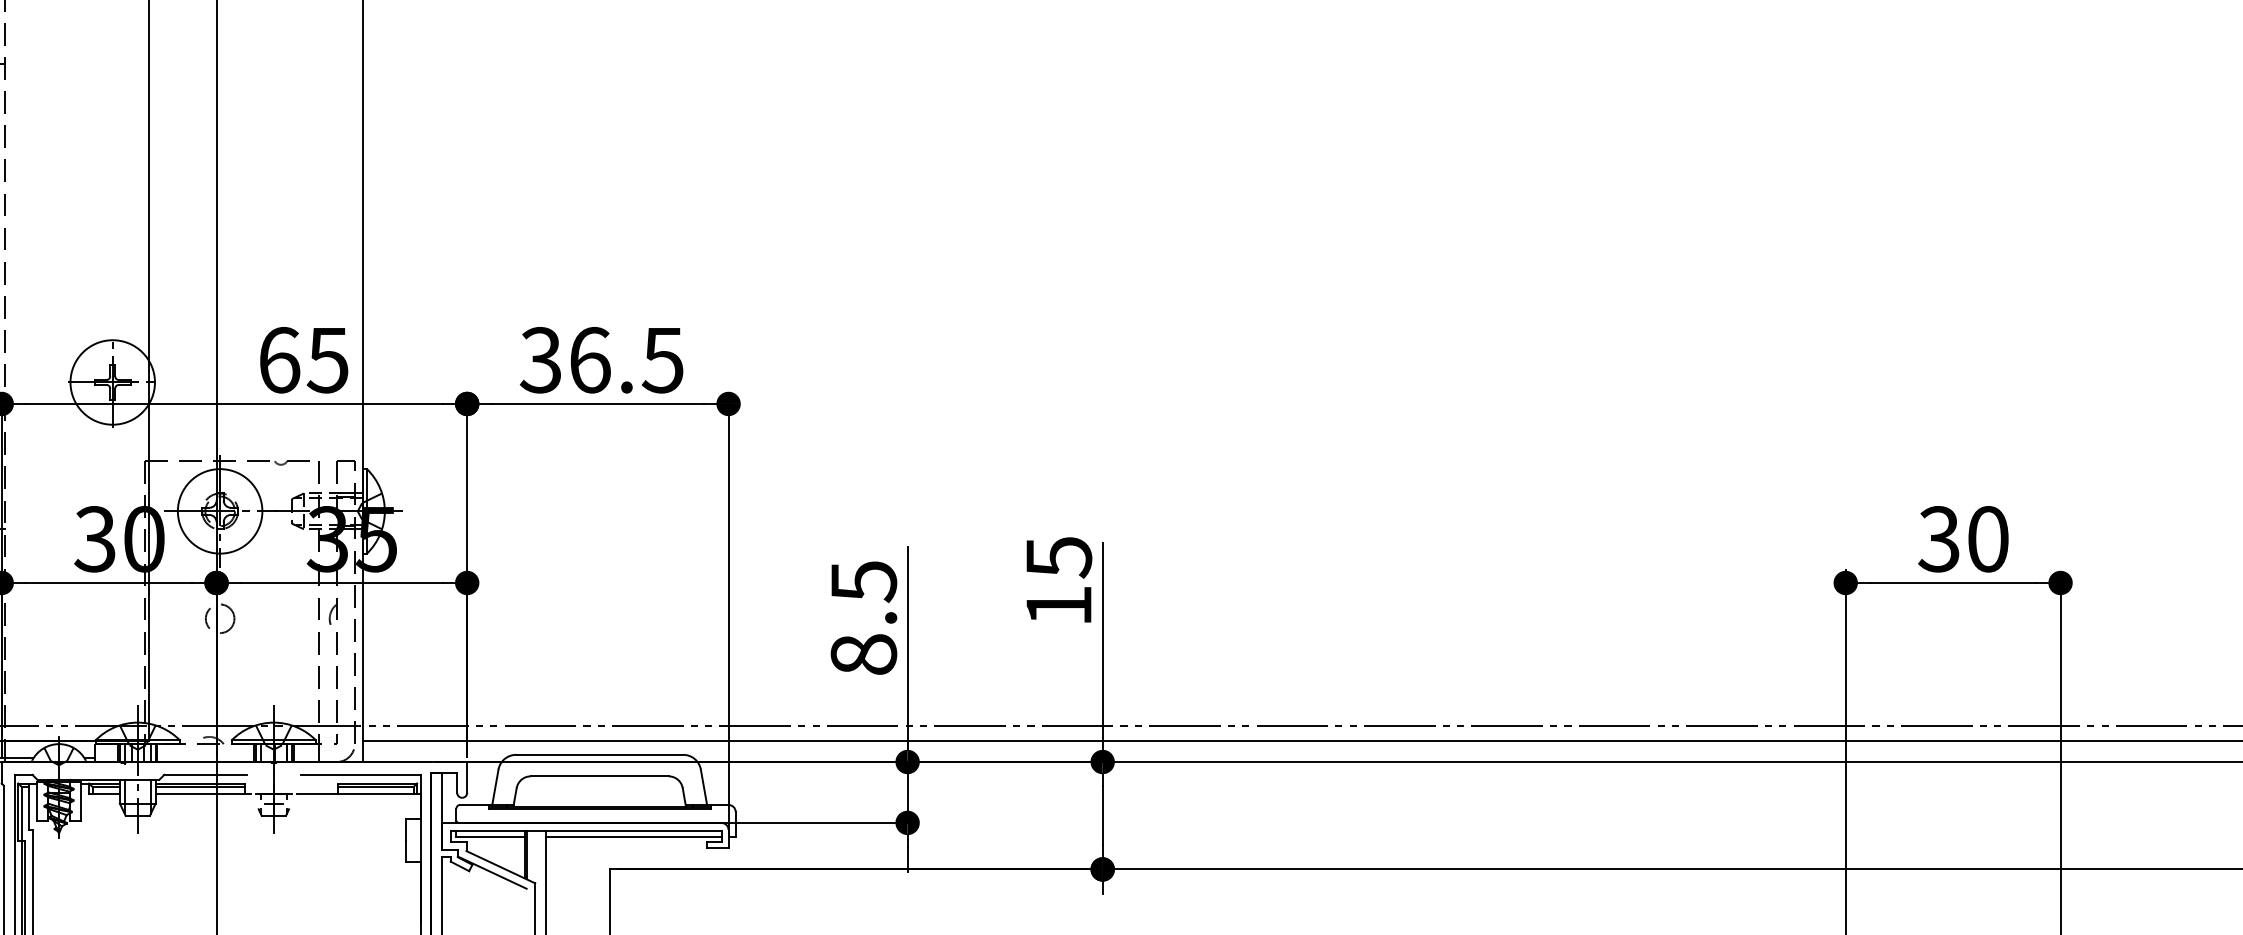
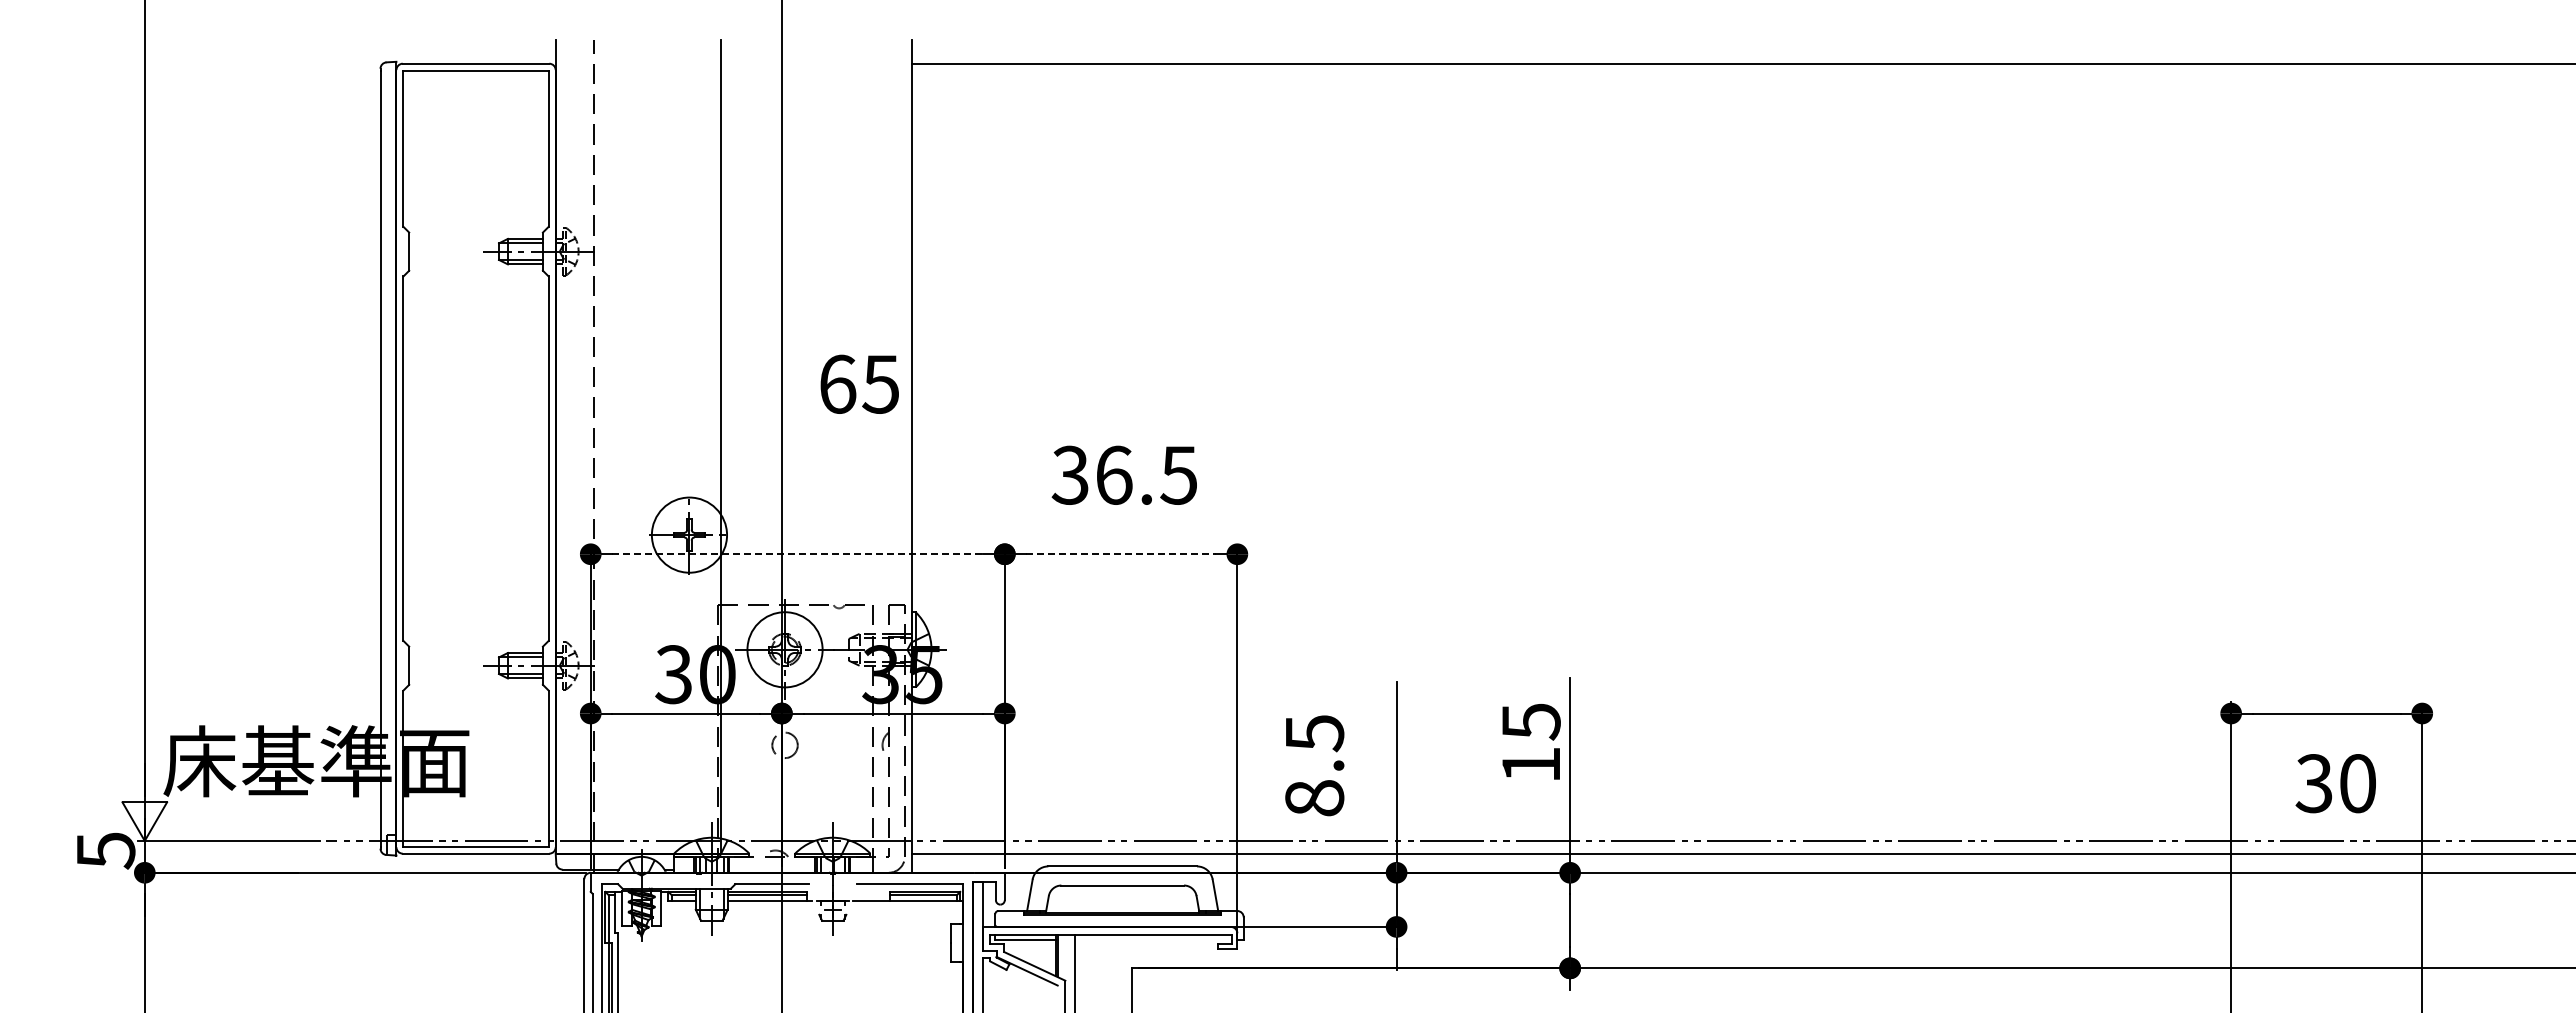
text: (303, 359) -> (859, 383), moved
text: (600, 359) -> (1123, 474), moved
line: (235, 404) -> (798, 554), solid -> dashed
line: (598, 404) -> (1121, 554), solid -> dashed
text: (1963, 539) -> (2335, 783), moved
text: (1059, 579) -> (1531, 741), moved
text: (863, 617) -> (1314, 765), moved
line: (633, 837) -> (1152, 939), removed

